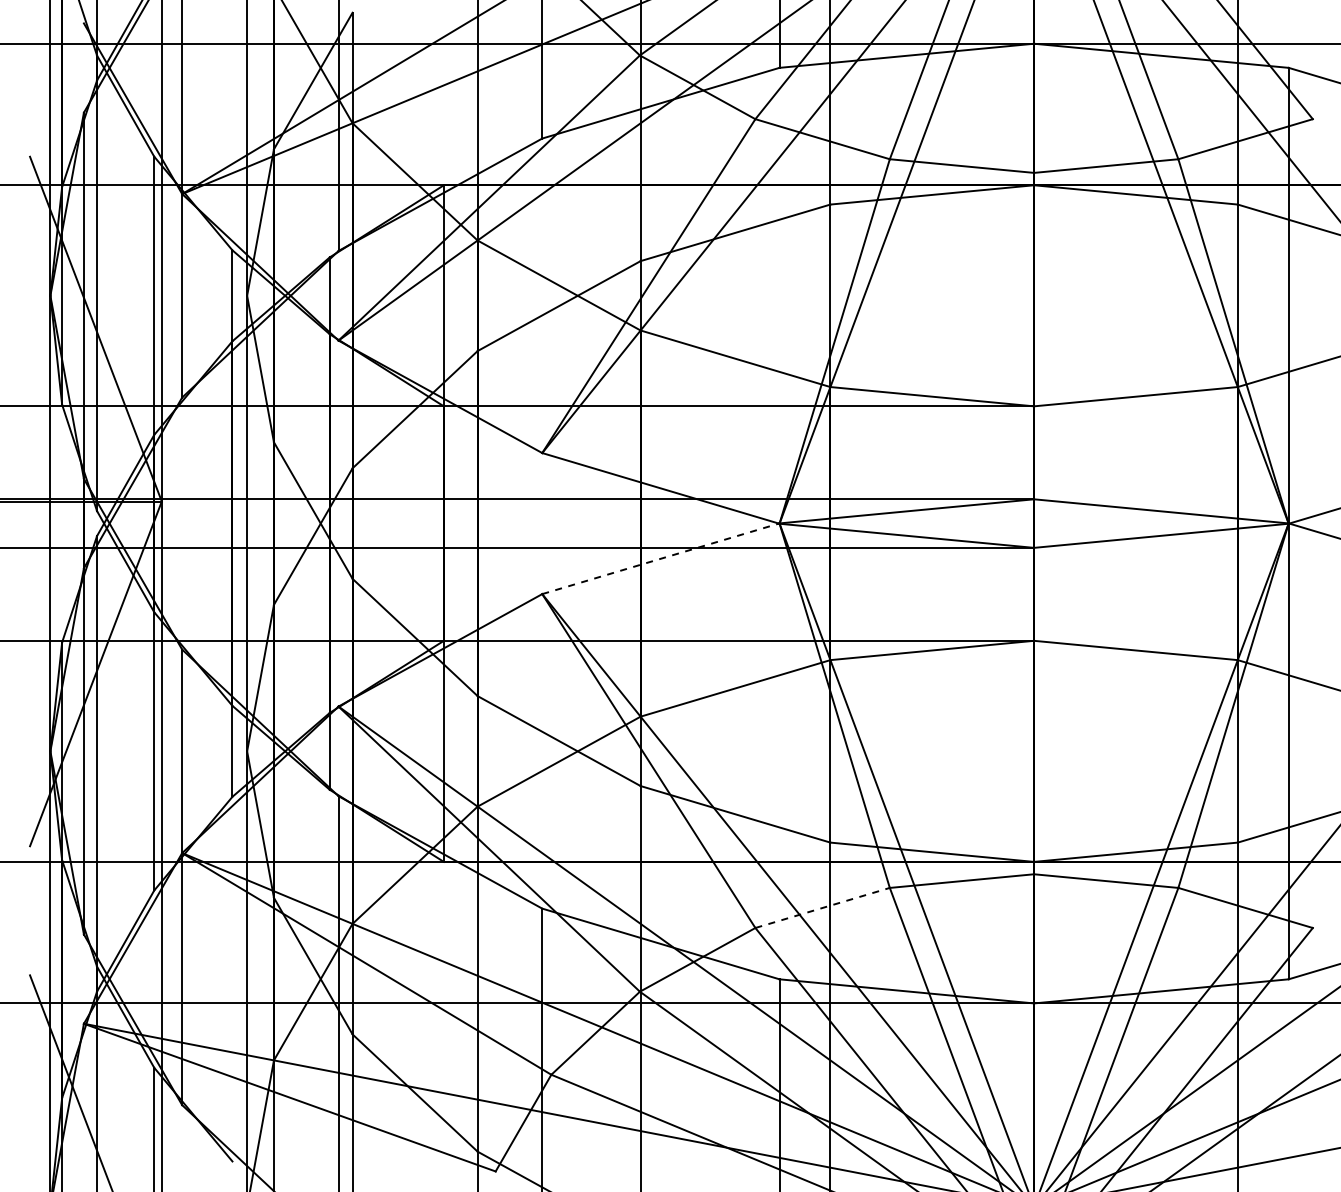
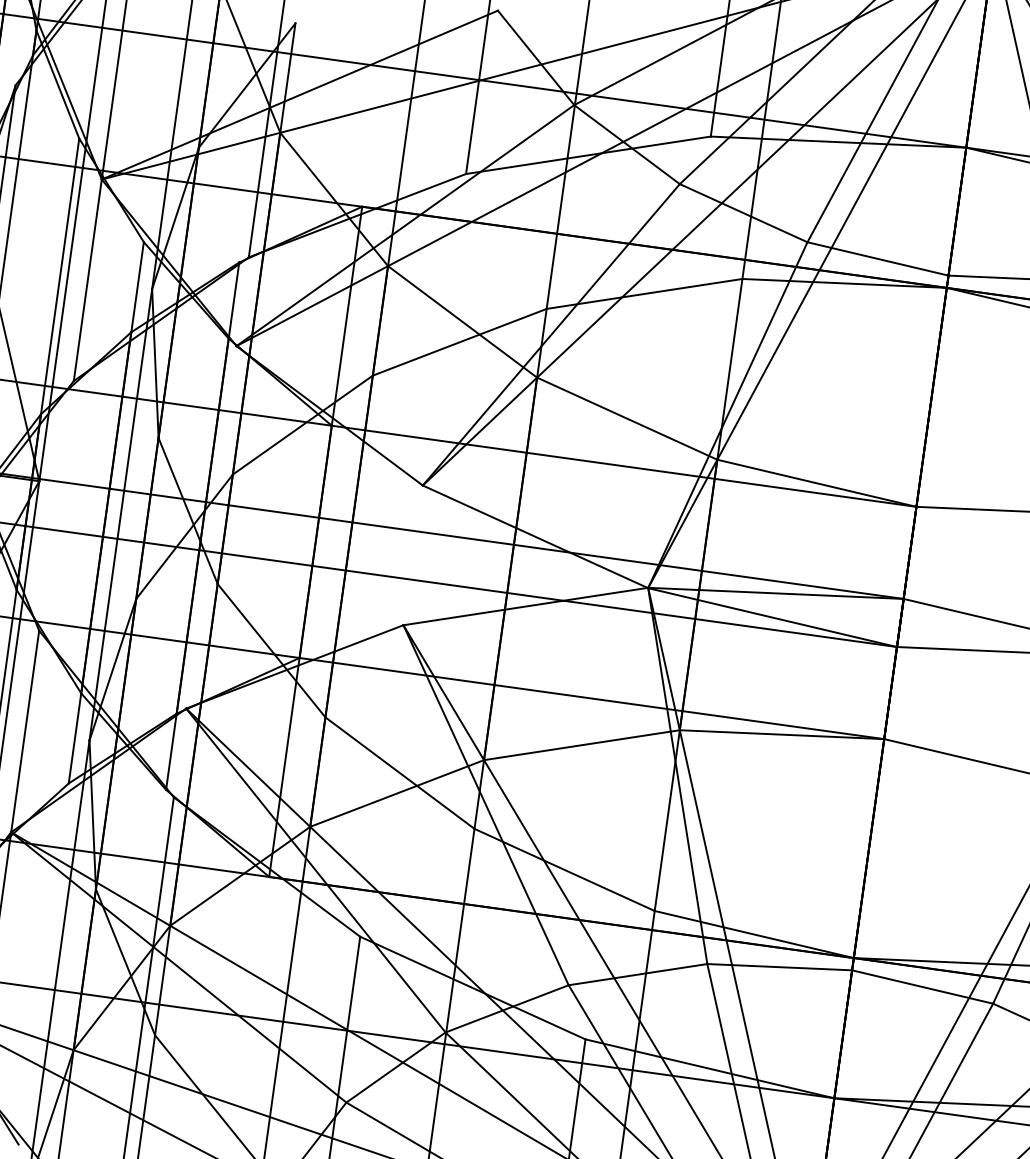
line: (660, 558) -> (525, 606), dashed -> solid
line: (823, 907) -> (638, 974), dashed -> solid

